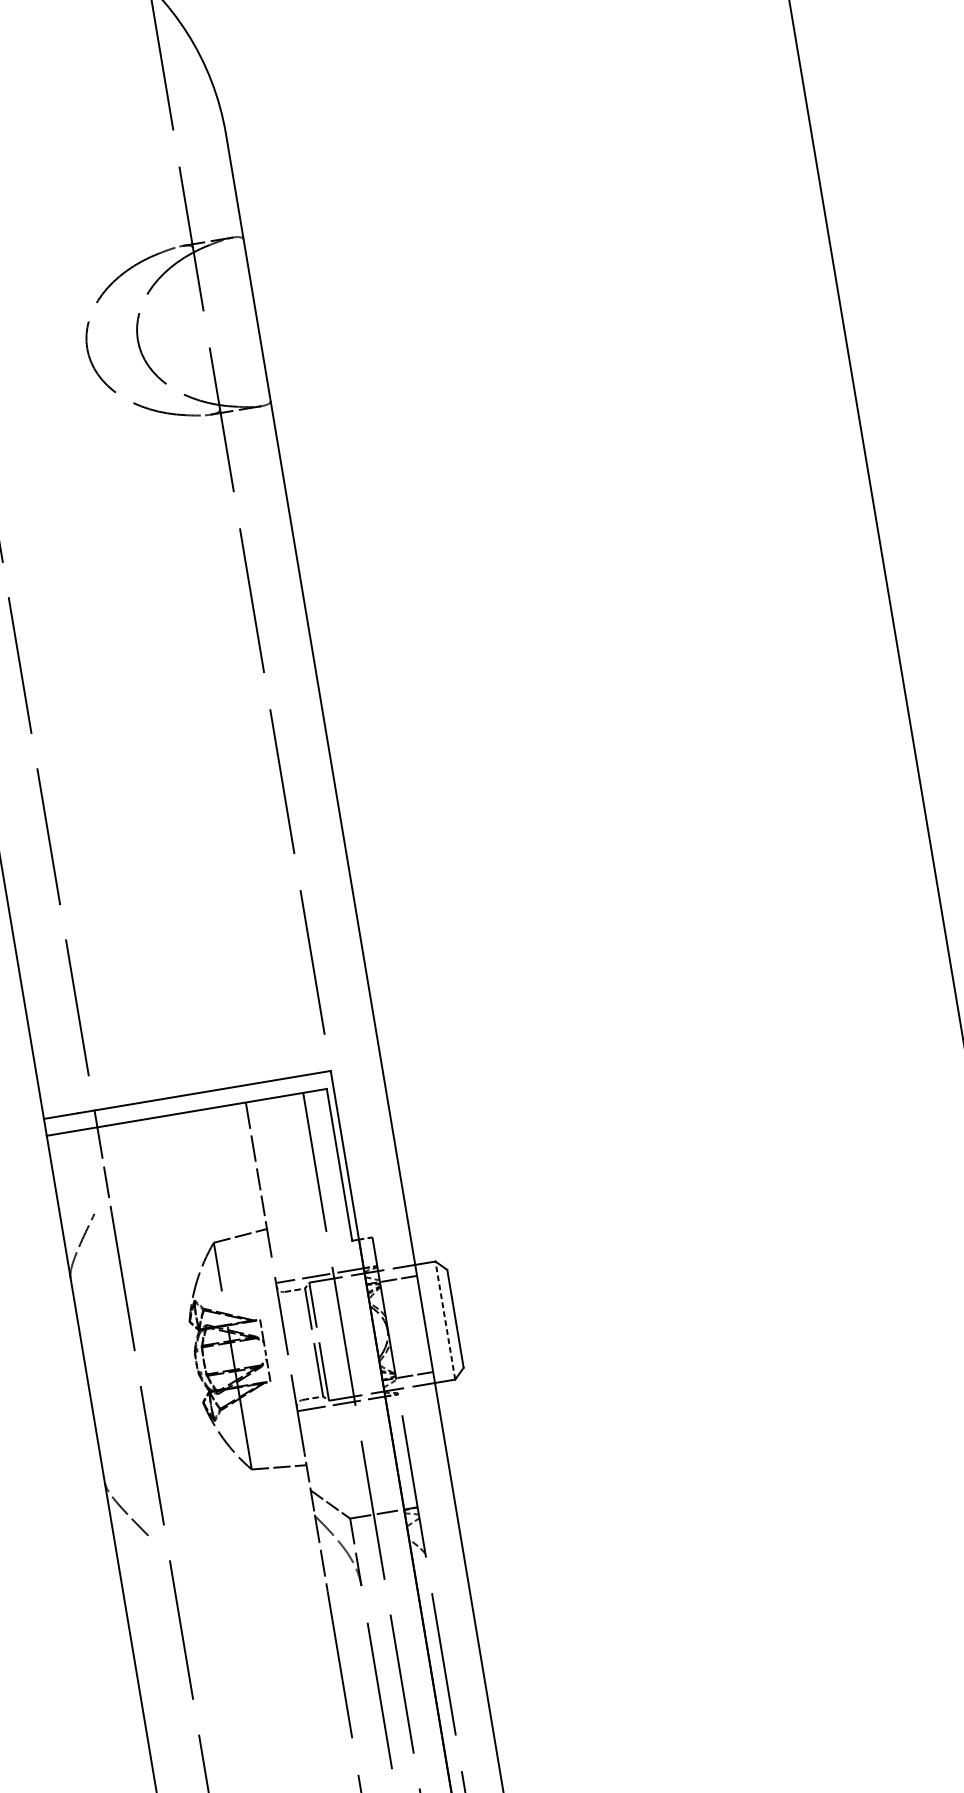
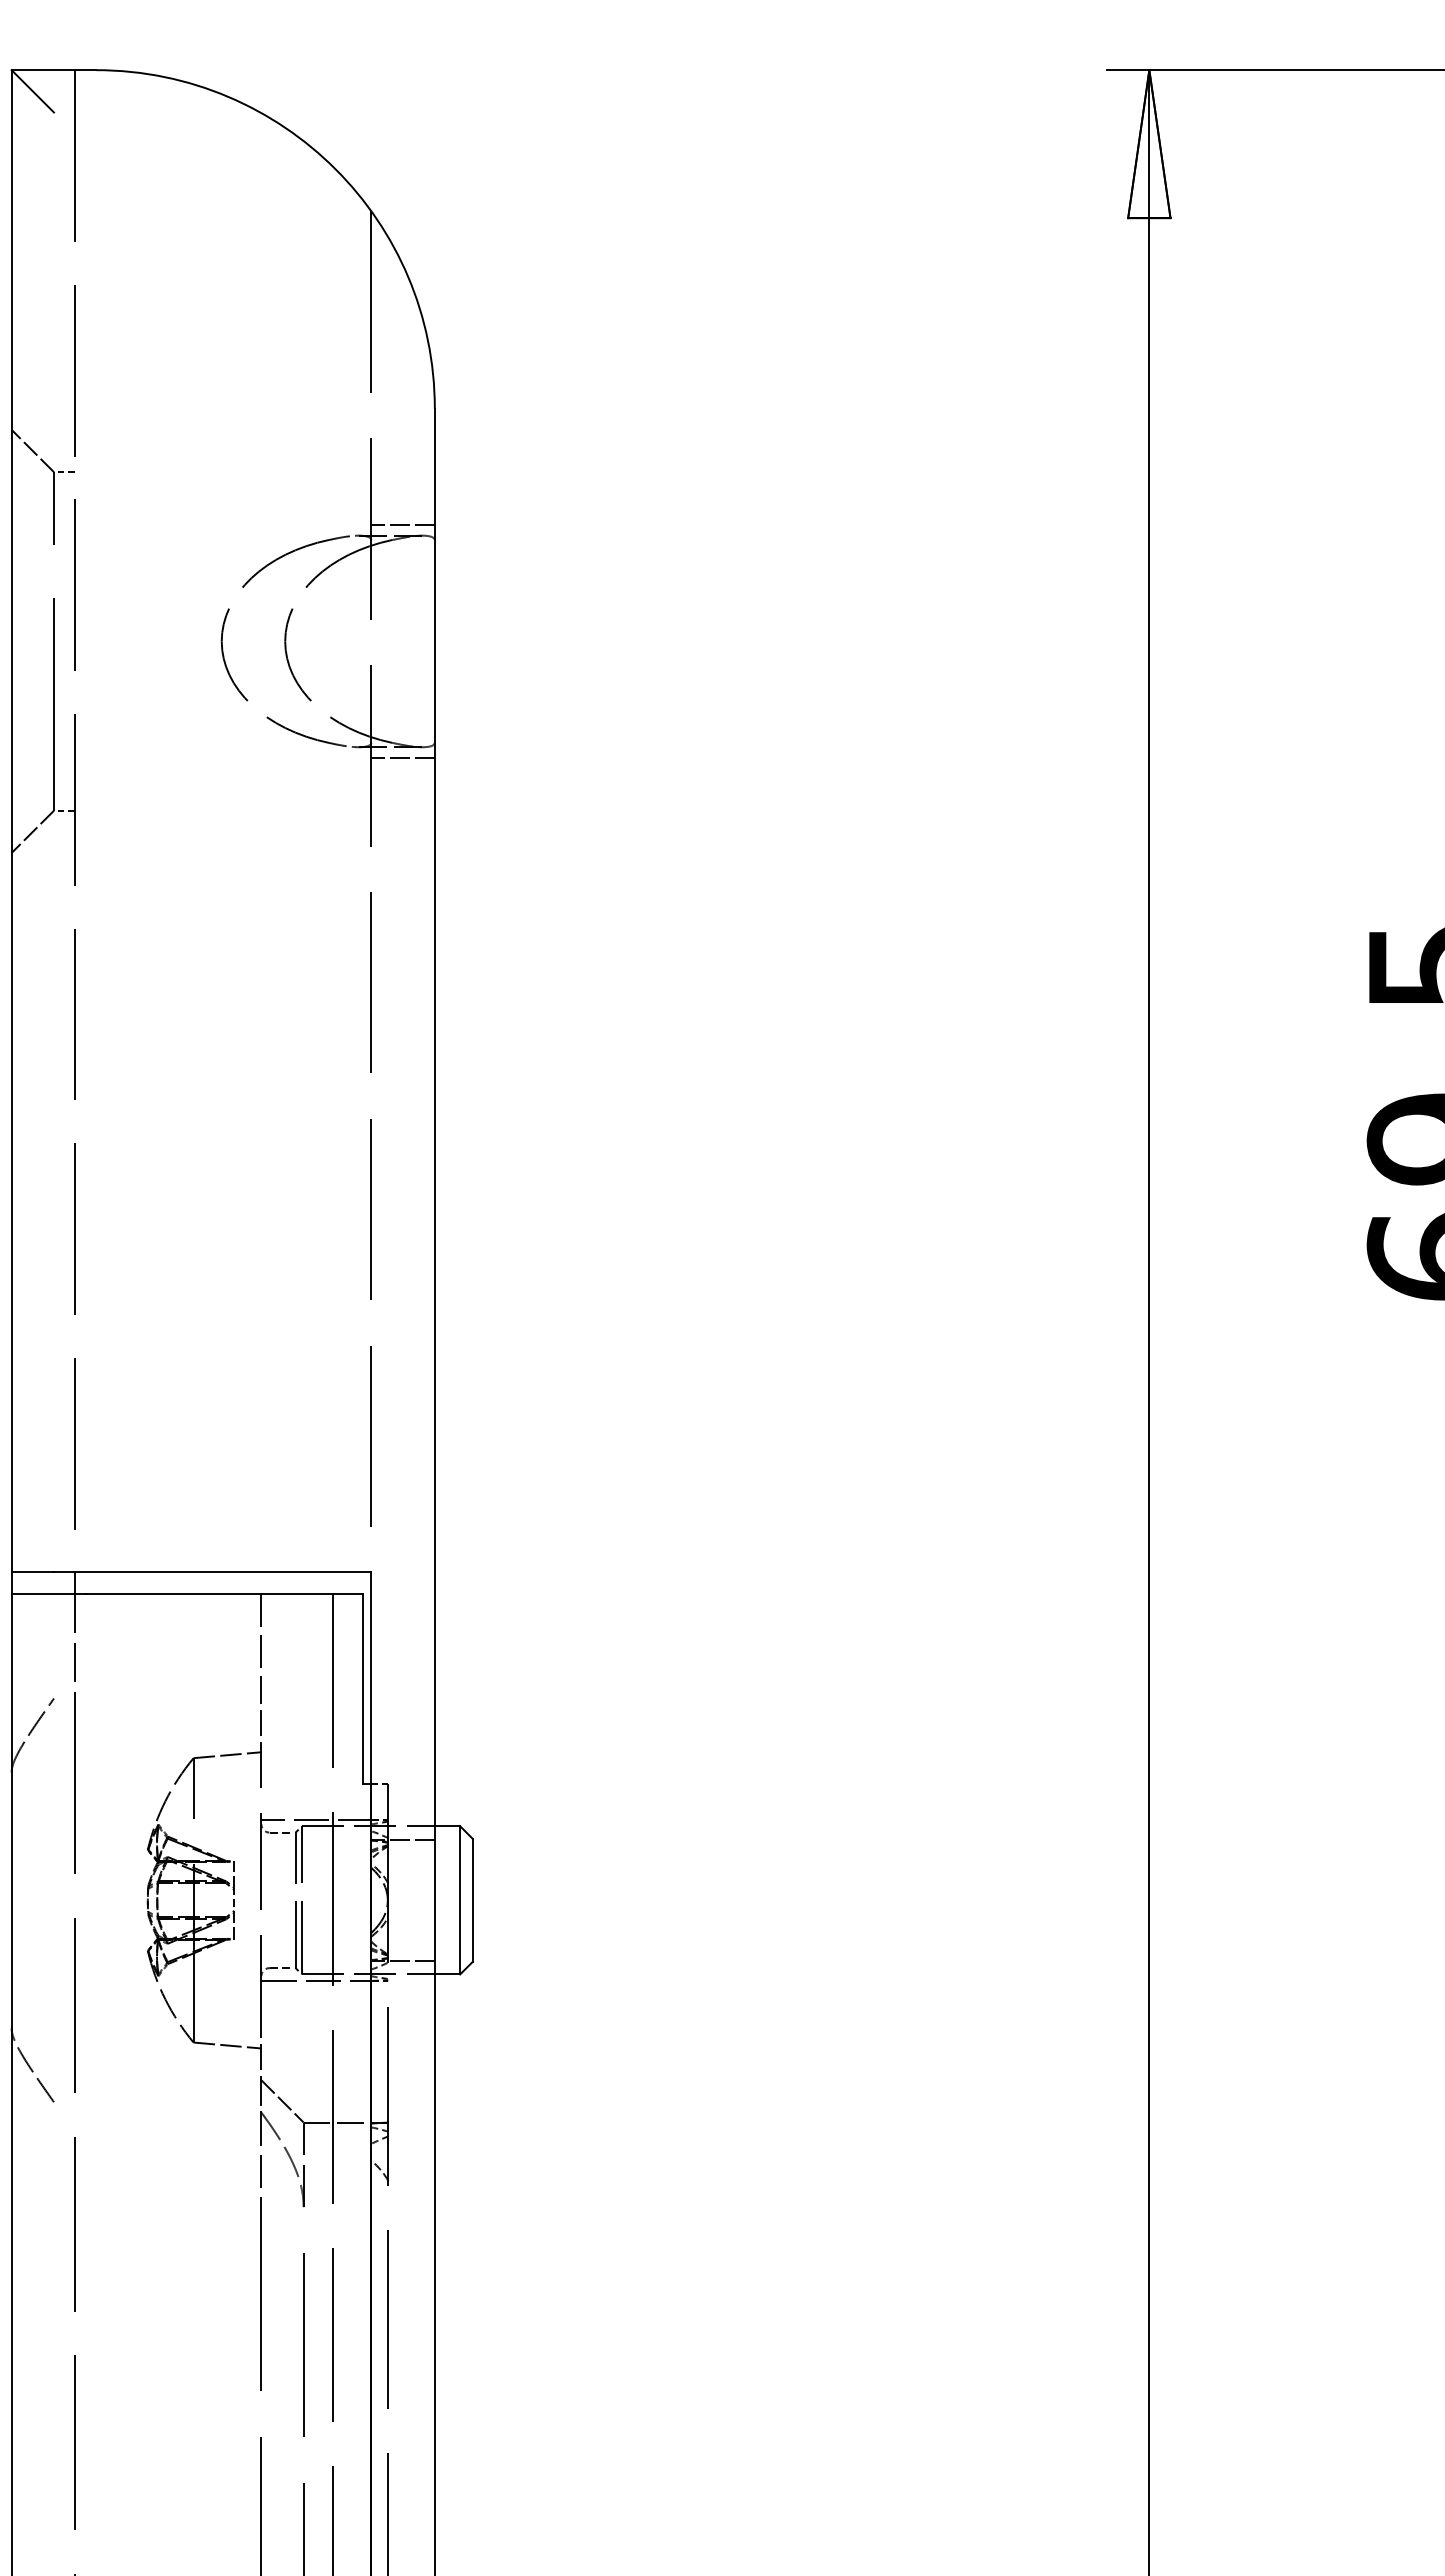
line: (215, 232) -> (402, 525), added
line: (246, 417) -> (402, 757), added
line: (445, 1319) -> (460, 1899), dashed -> solid

